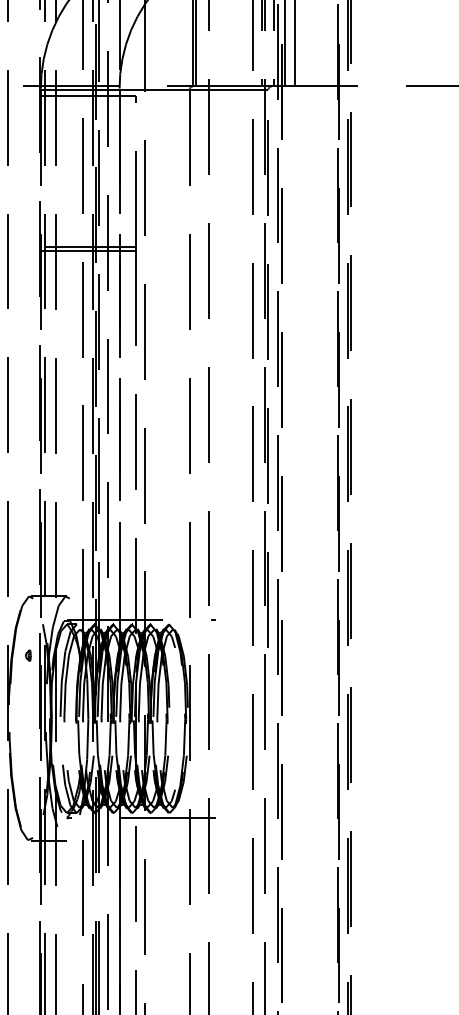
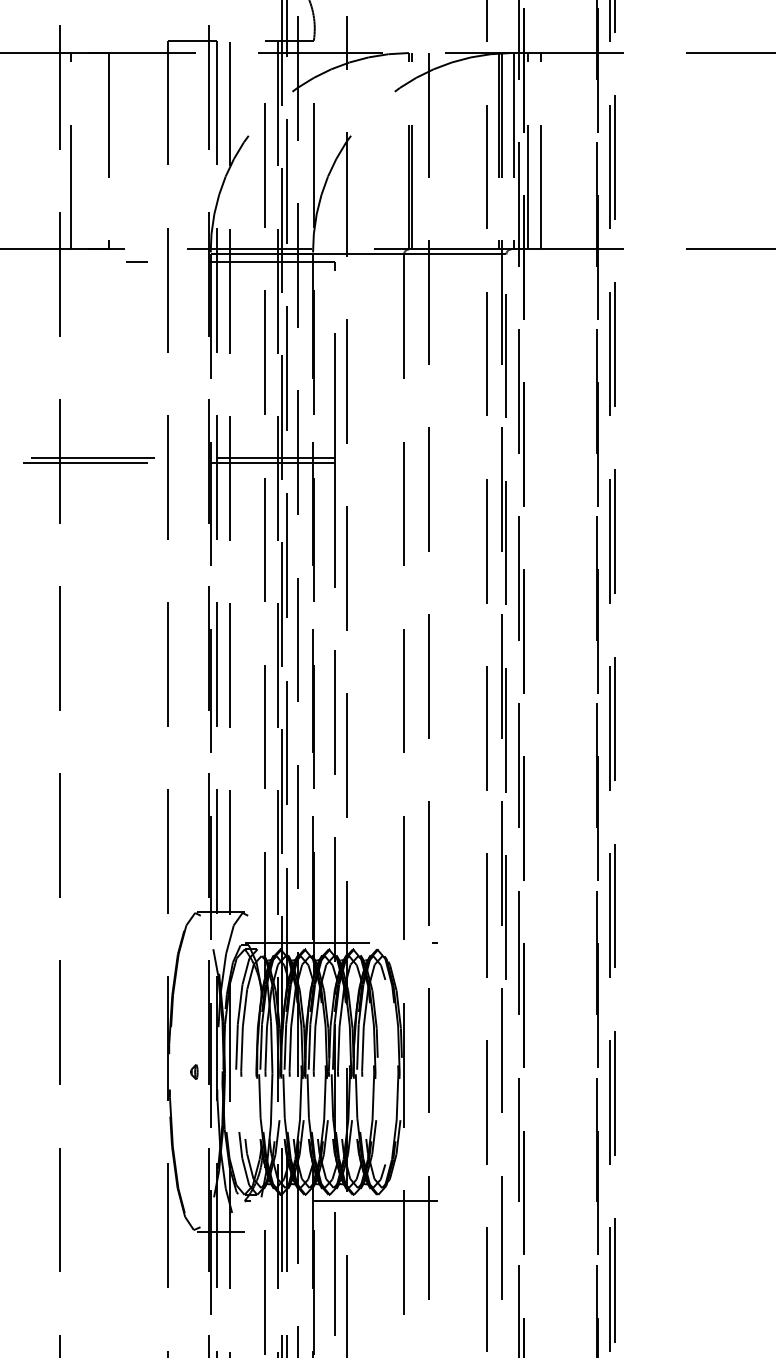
part: (28, 655) -> (194, 1071), moved

